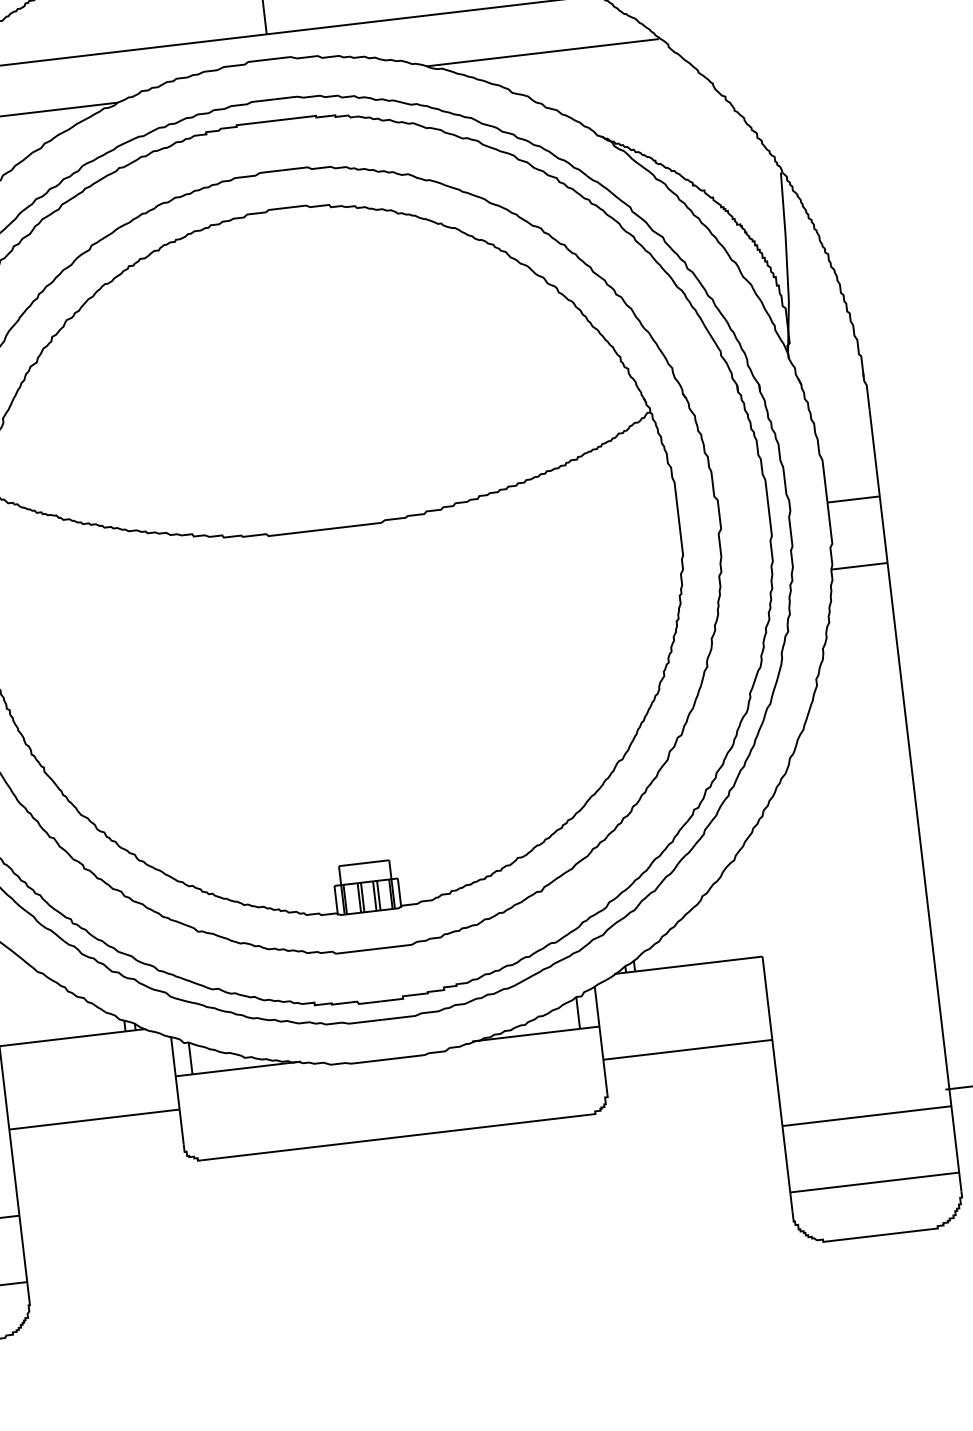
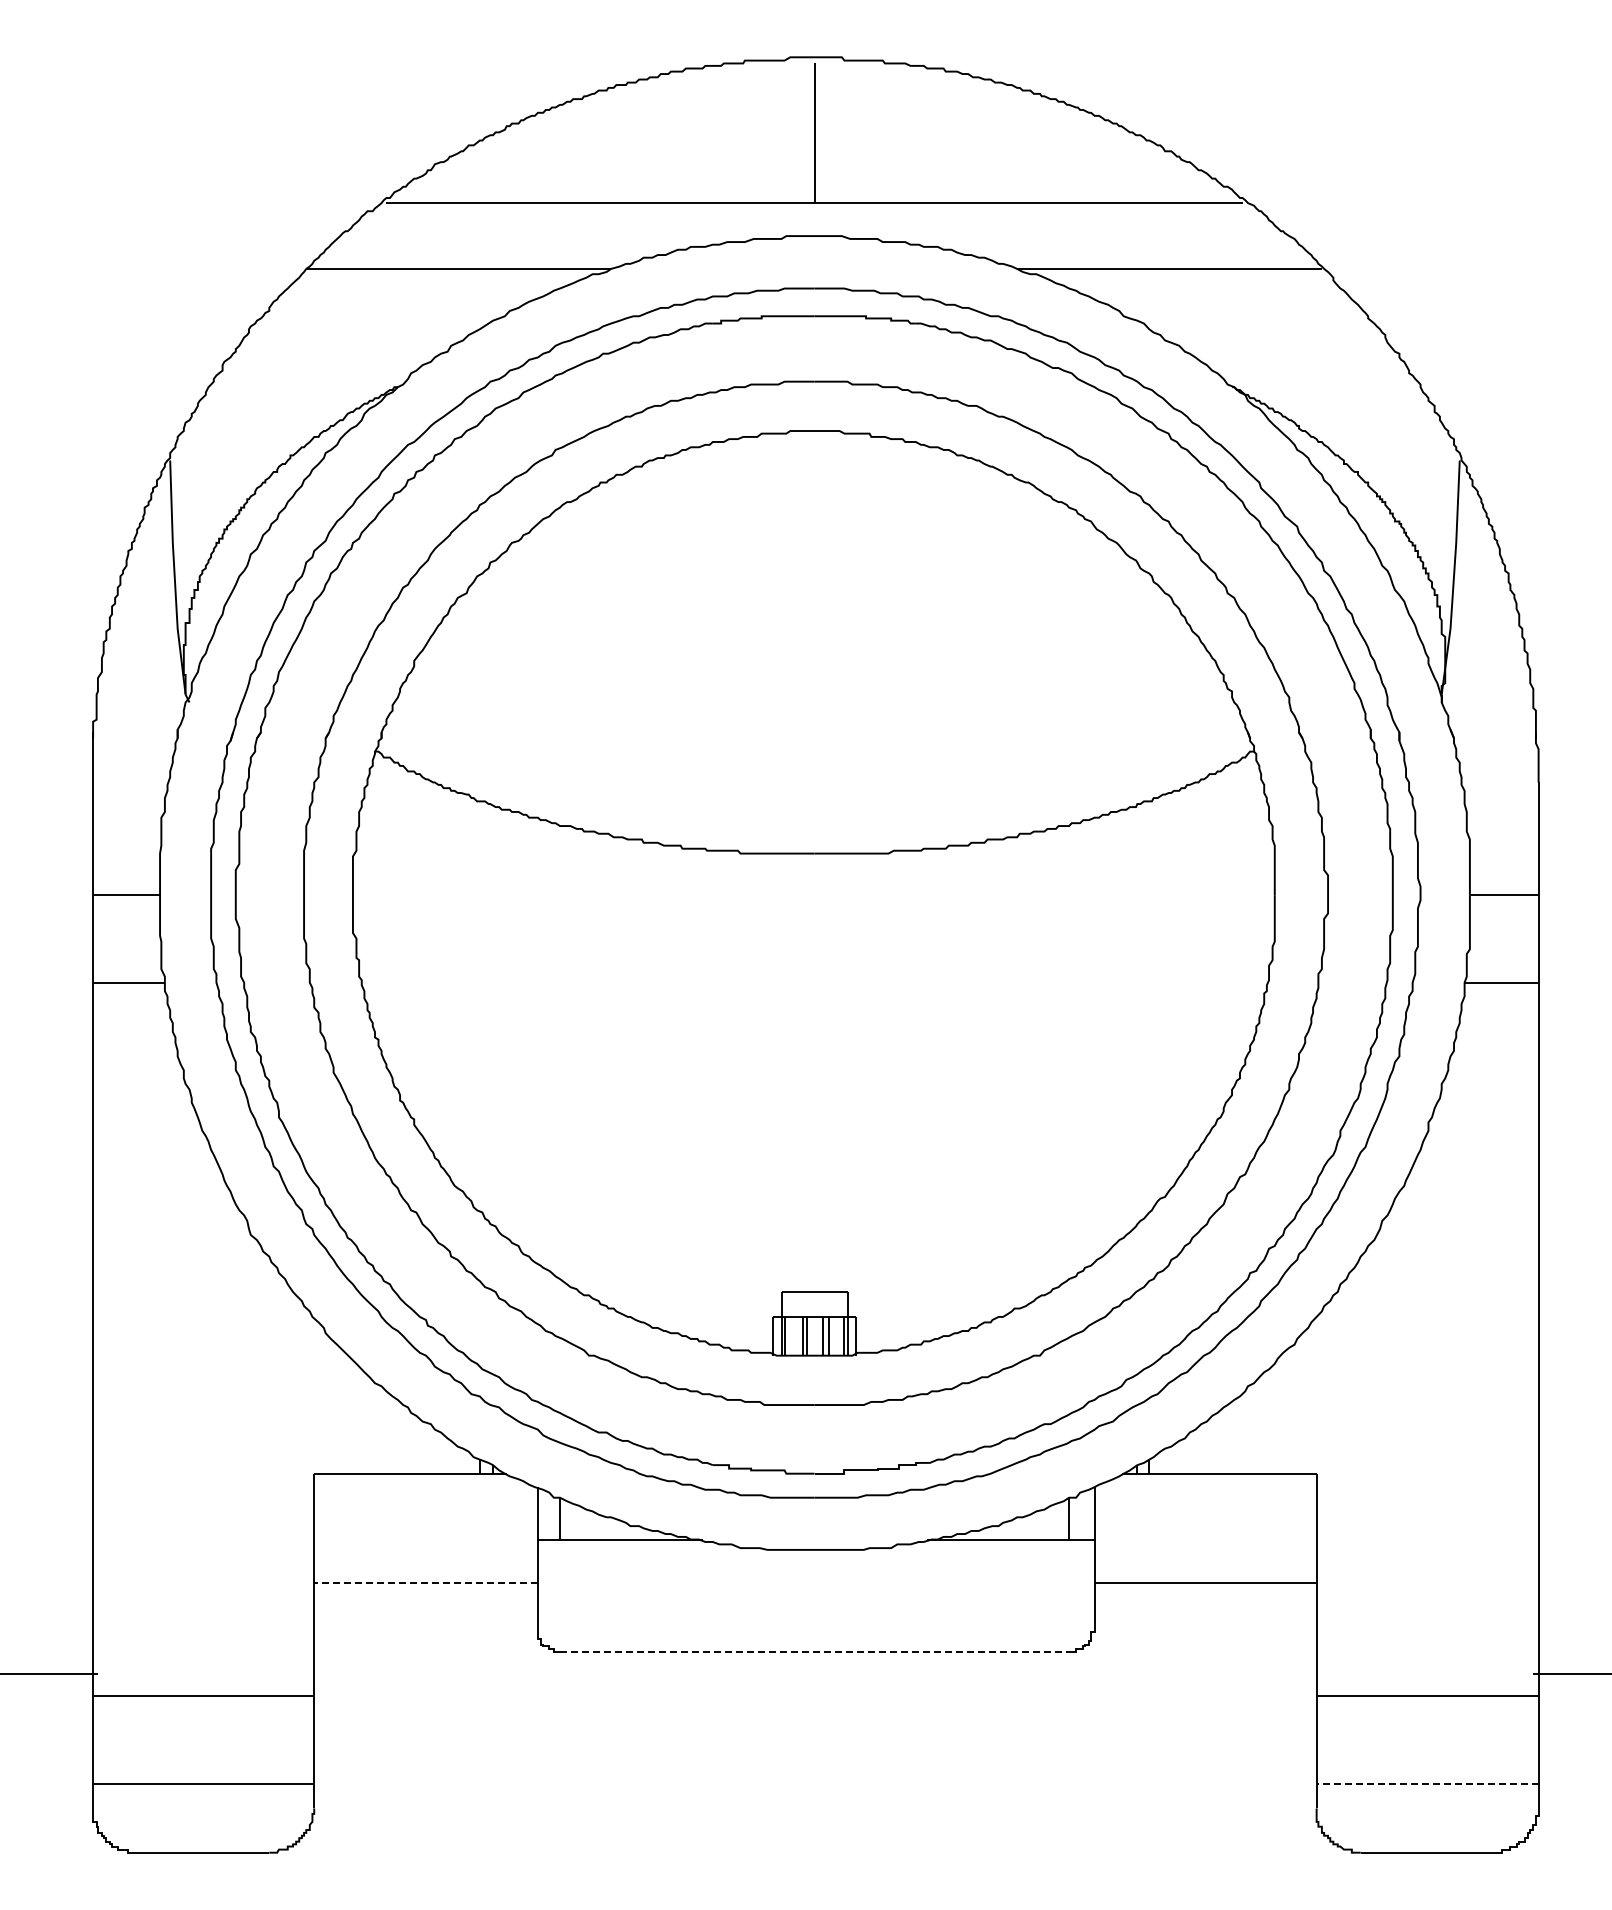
line: (94, 1119) -> (426, 1583), solid -> dashed
line: (396, 1137) -> (814, 1652), solid -> dashed
line: (874, 1182) -> (1427, 1783), solid -> dashed

